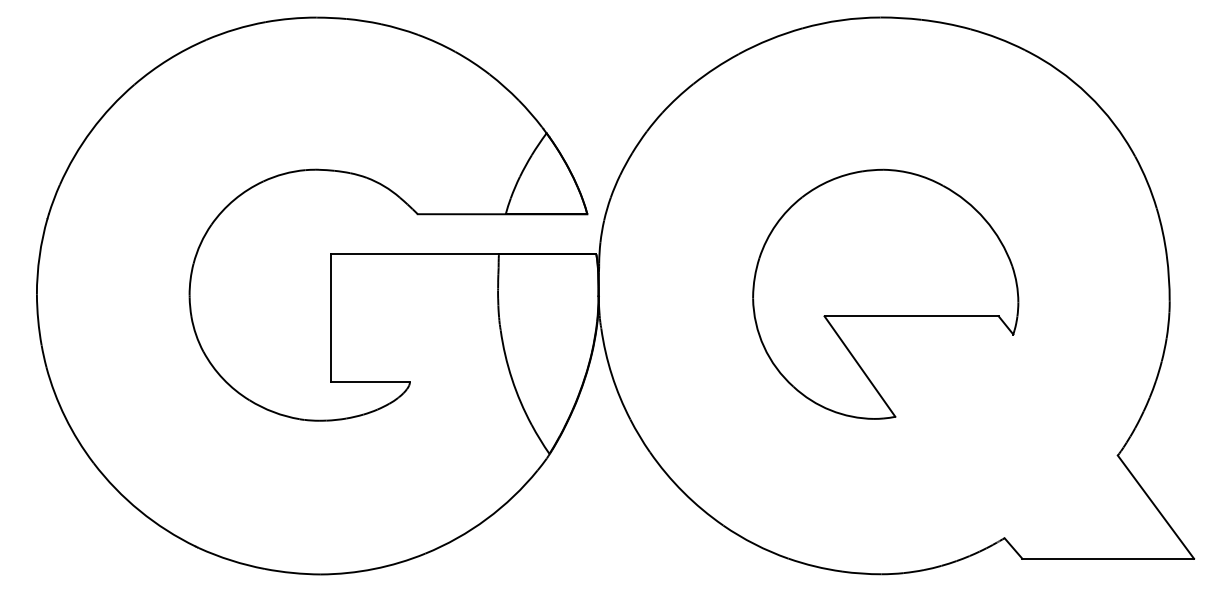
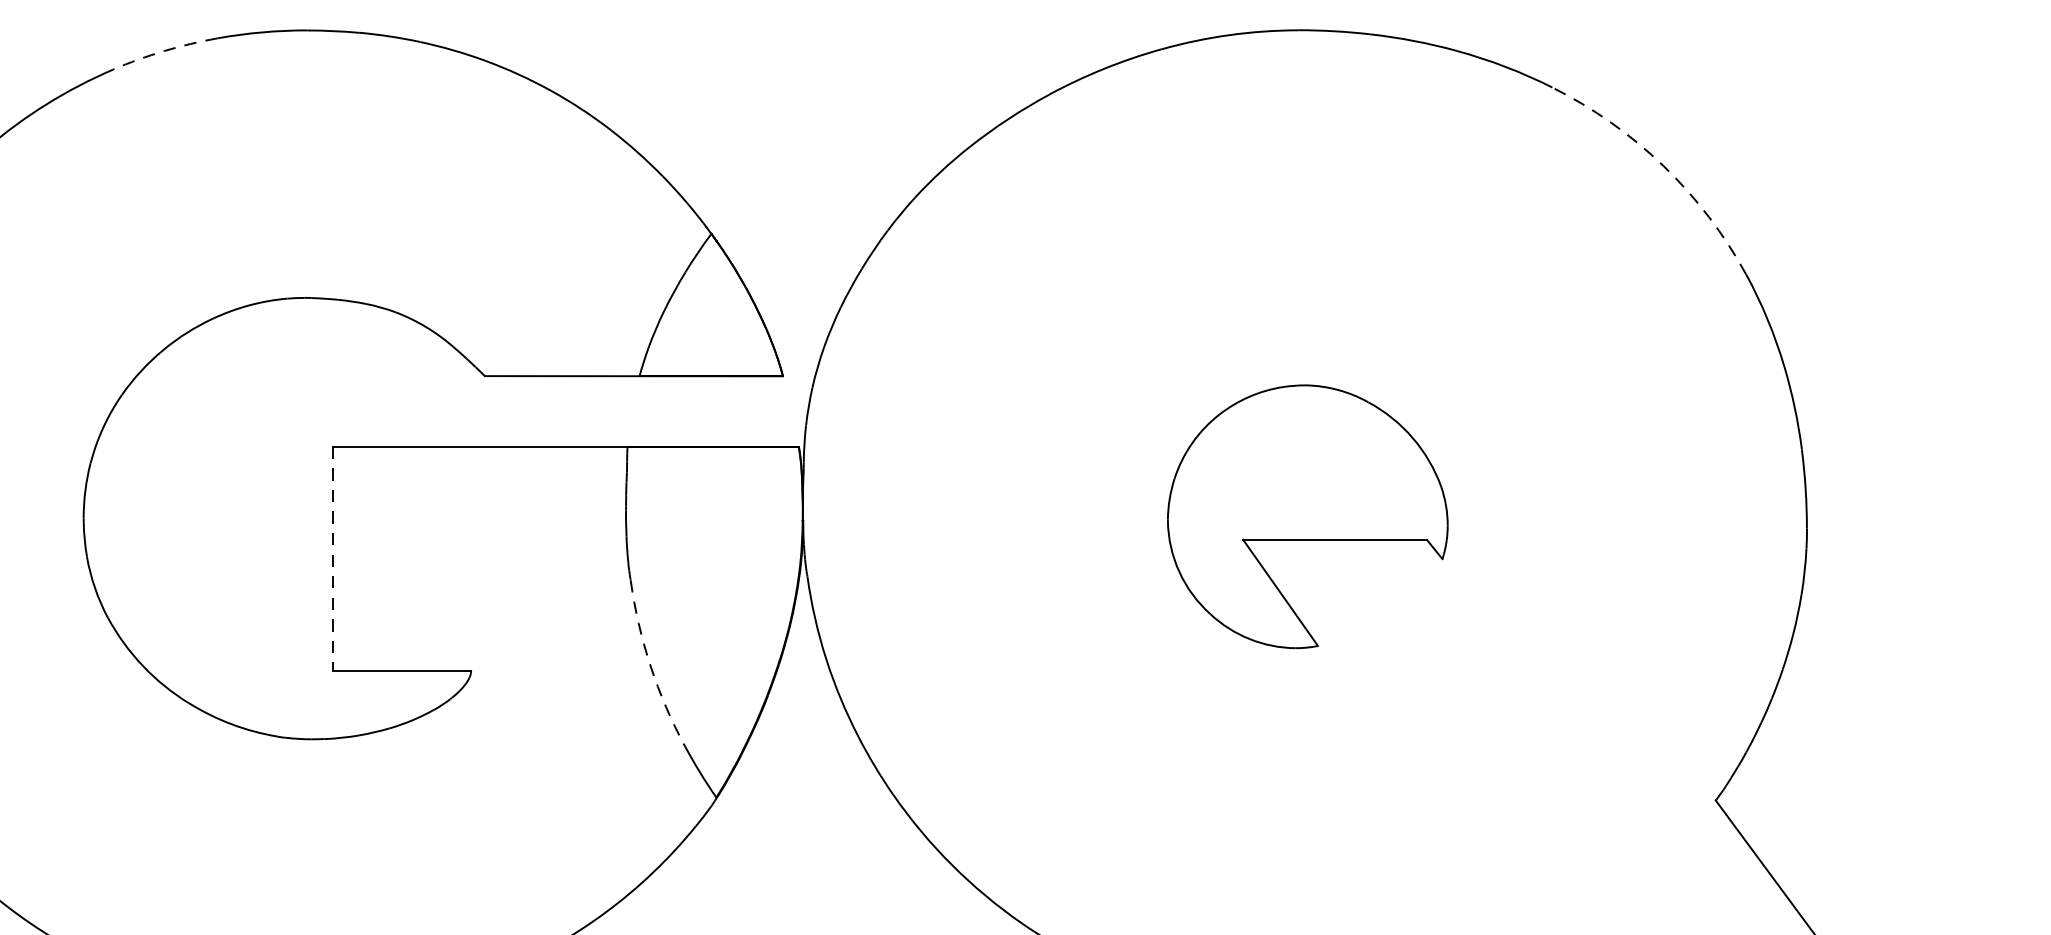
arc: (235, 29) -> (164, 51), solid -> dashed
arc: (1088, 94) -> (1664, 165), solid -> dashed
part: (885, 293) -> (1307, 515), size x0.6
line: (331, 318) -> (333, 559), solid -> dashed
arc: (512, 379) -> (651, 666), solid -> dashed

